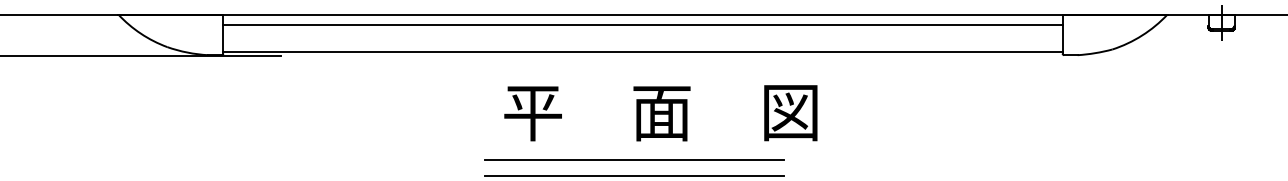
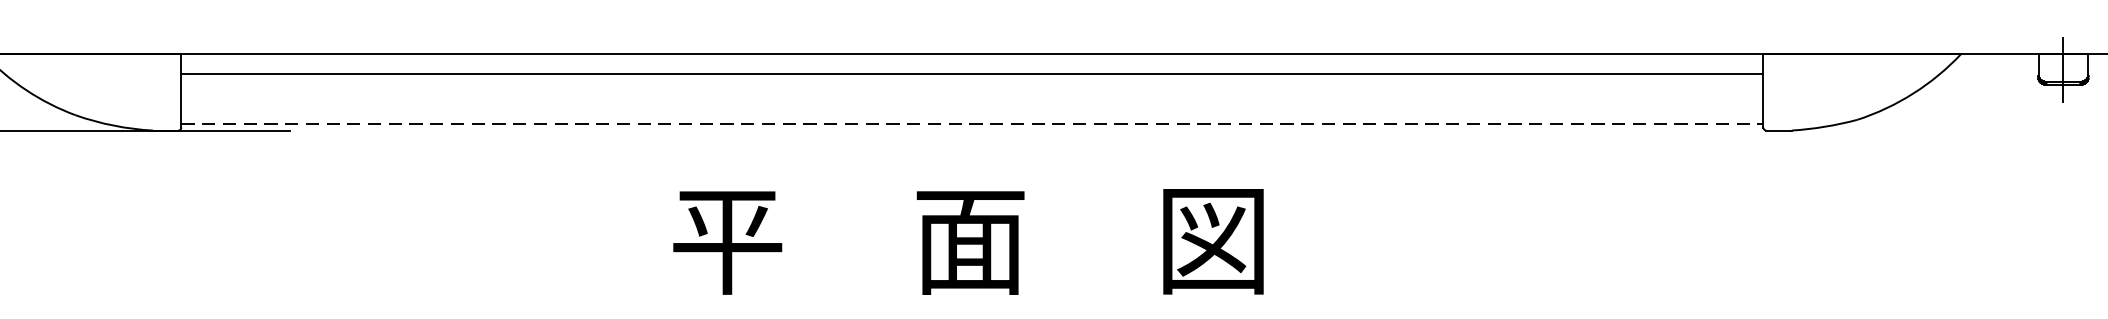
line: (642, 51) -> (971, 123), solid -> dashed
text: (660, 113) -> (967, 242), moved

